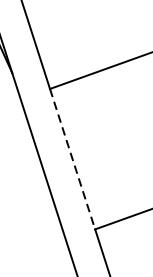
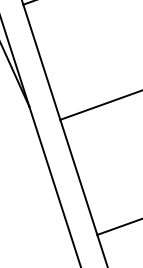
line: (73, 159) -> (79, 177), dashed -> solid

